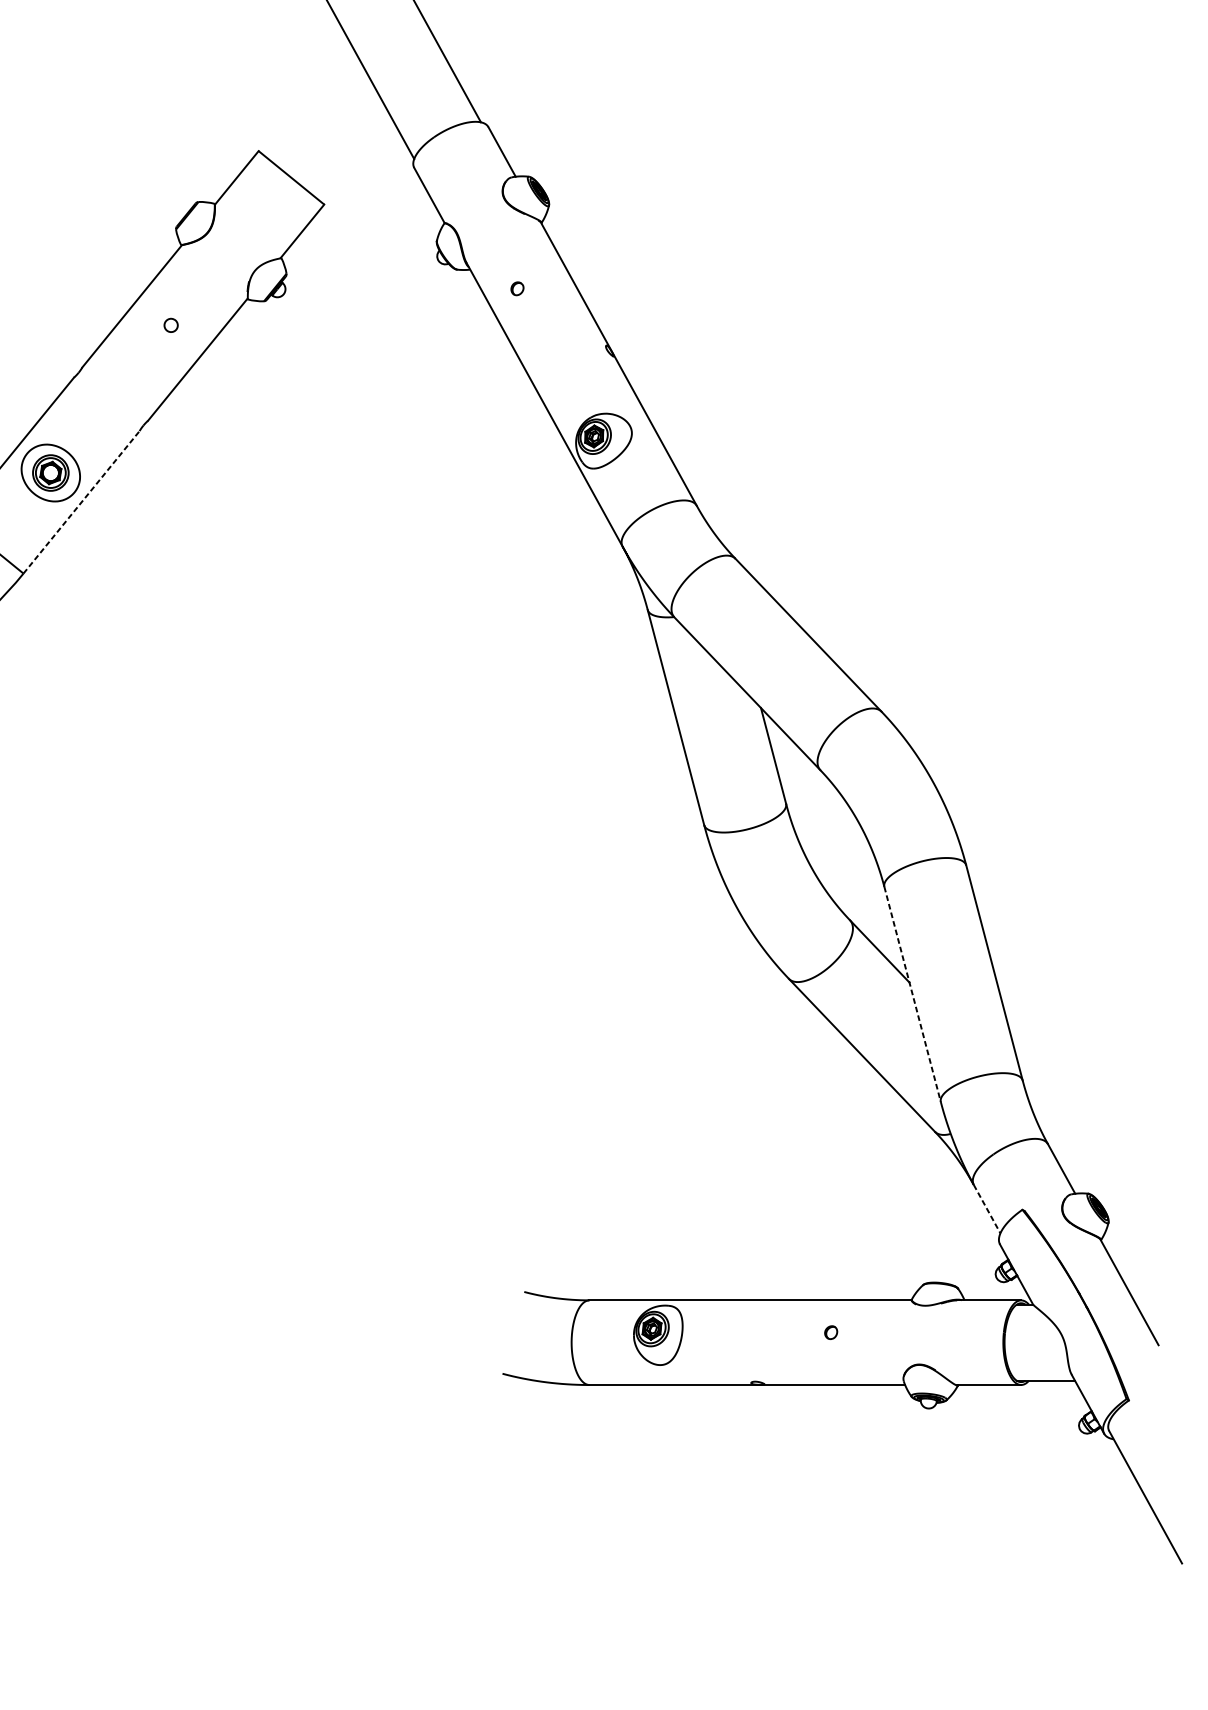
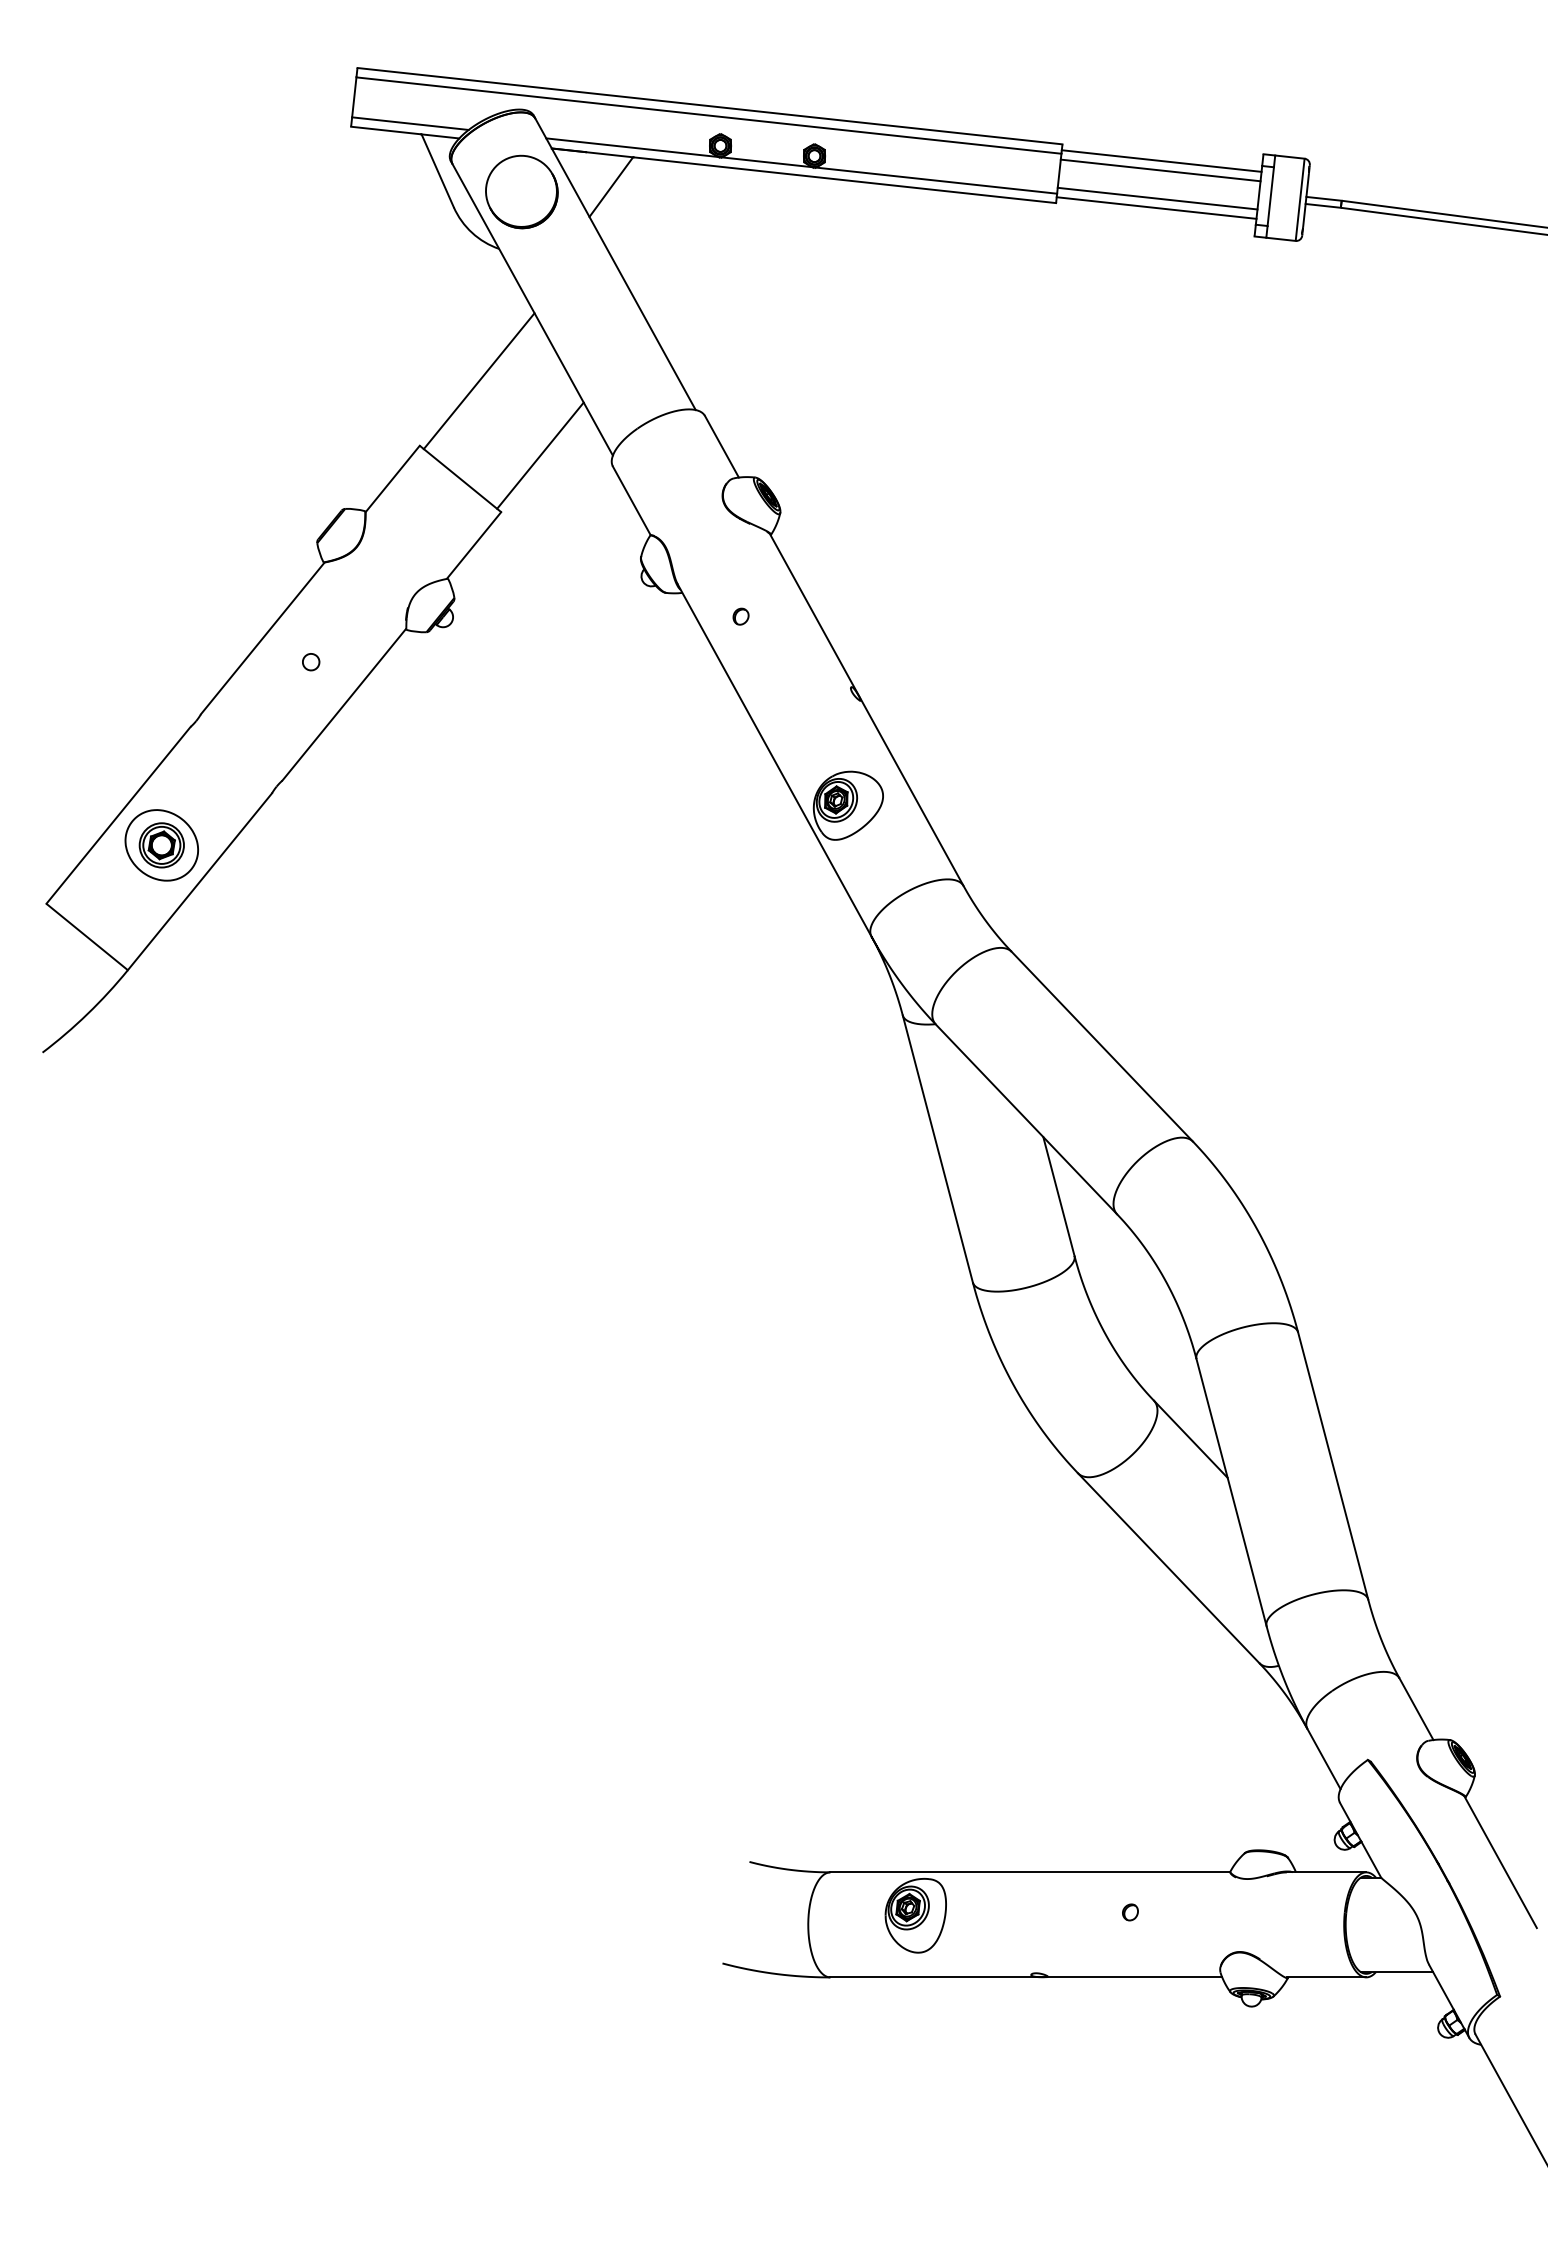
line: (305, 99) -> (478, 381), added
line: (355, 158) -> (540, 455), added
line: (82, 502) -> (200, 881), dashed -> solid
line: (912, 995) -> (1231, 1493), dashed -> solid
line: (987, 1209) -> (1324, 1759), dashed -> solid

